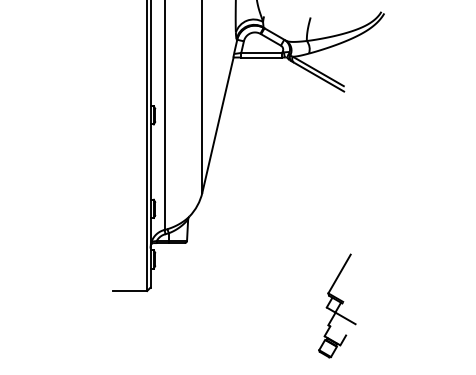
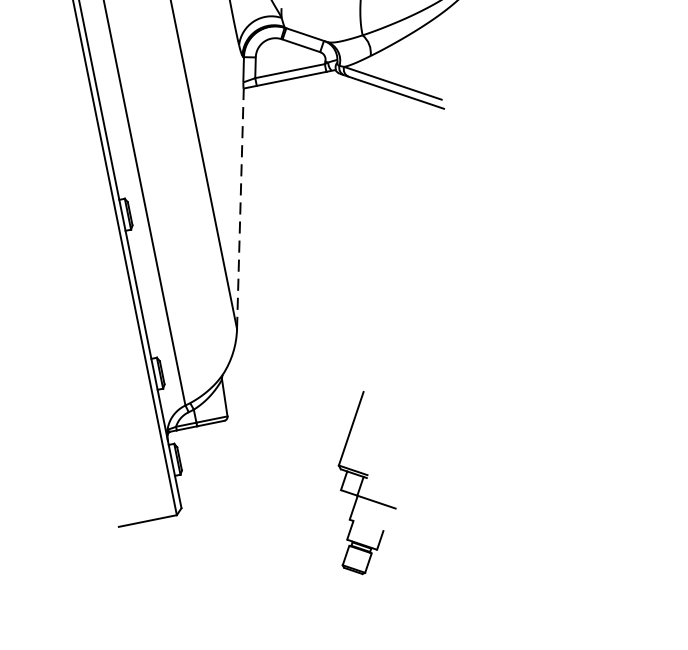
line: (218, 124) -> (241, 207), solid -> dashed
part: (337, 305) -> (358, 482), moved

